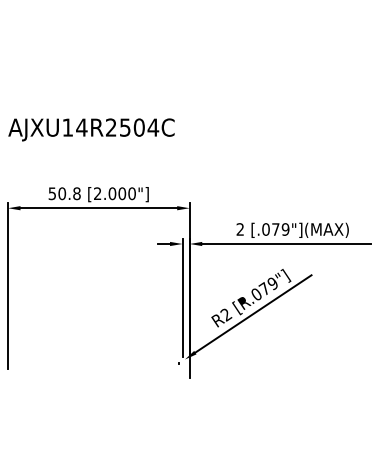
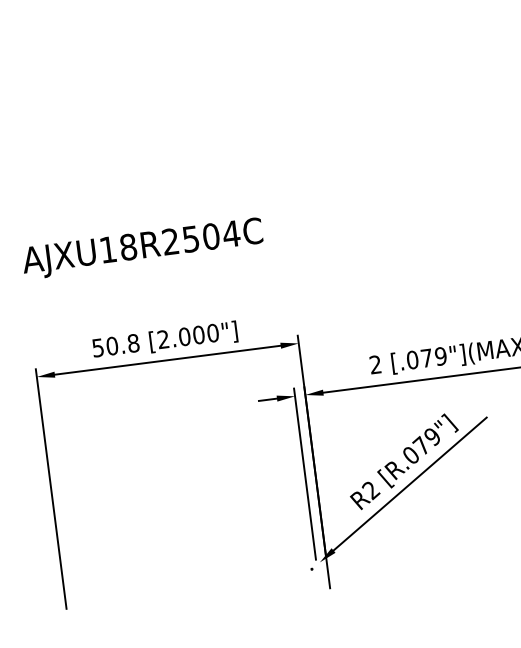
text: (81, 127) -> (127, 247), AJXU14R2504C -> AJXU18R2504C

